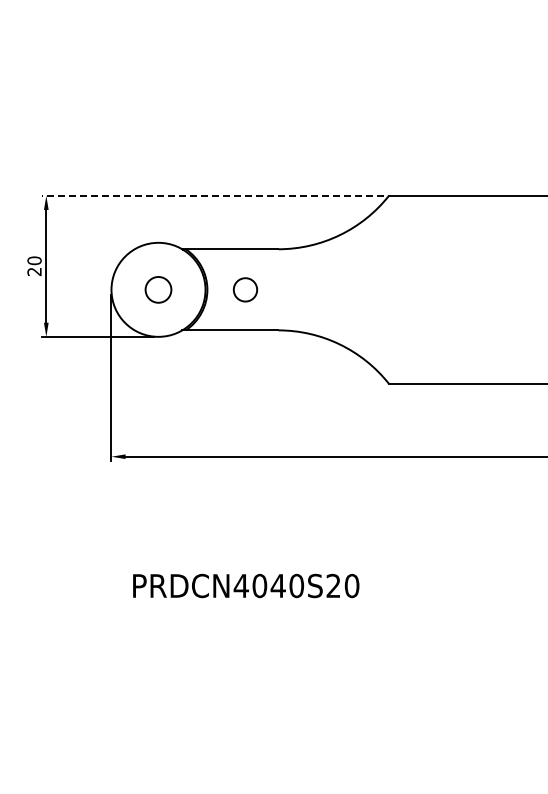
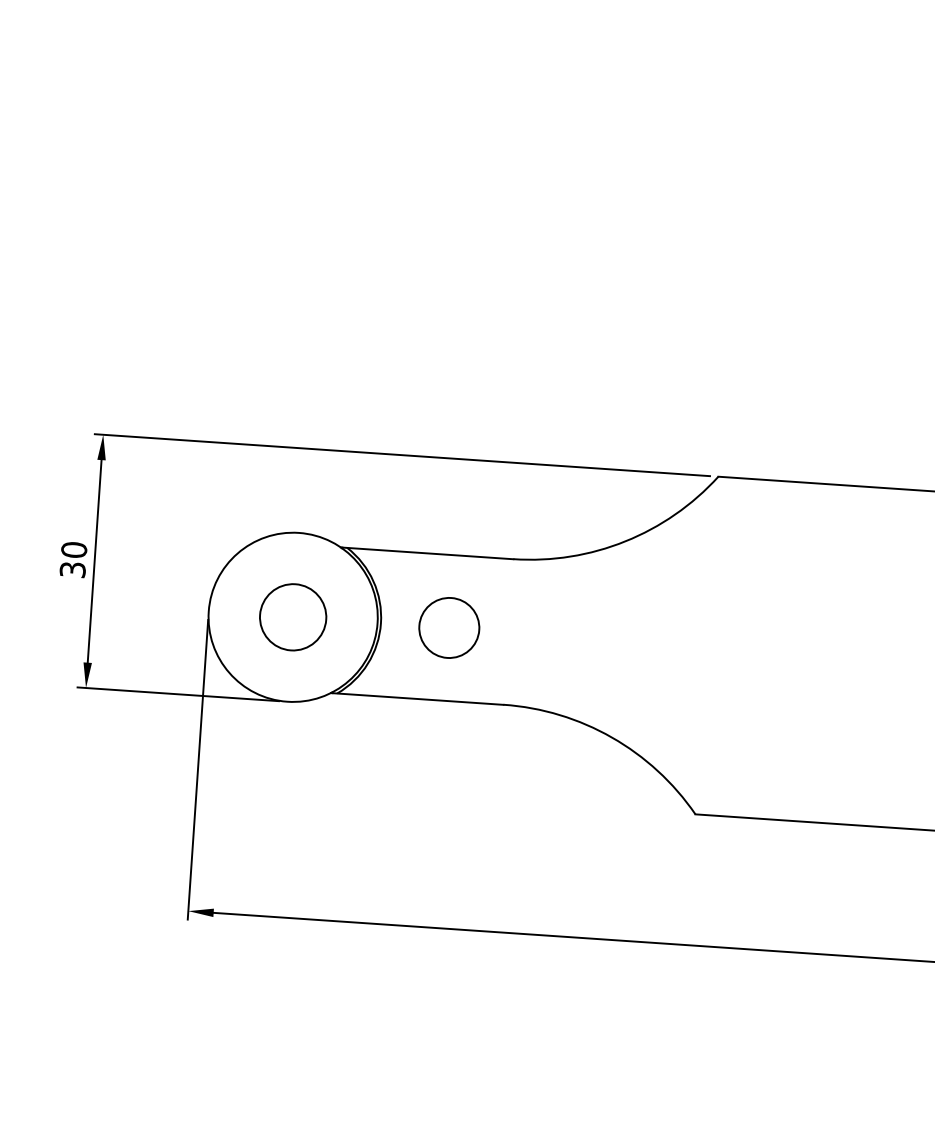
line: (212, 195) -> (401, 454), dashed -> solid
text: (34, 271) -> (72, 569), 20 -> 30
circle: (158, 289) -> (293, 616), size x1.43
circle: (245, 289) -> (449, 627), size x1.43

